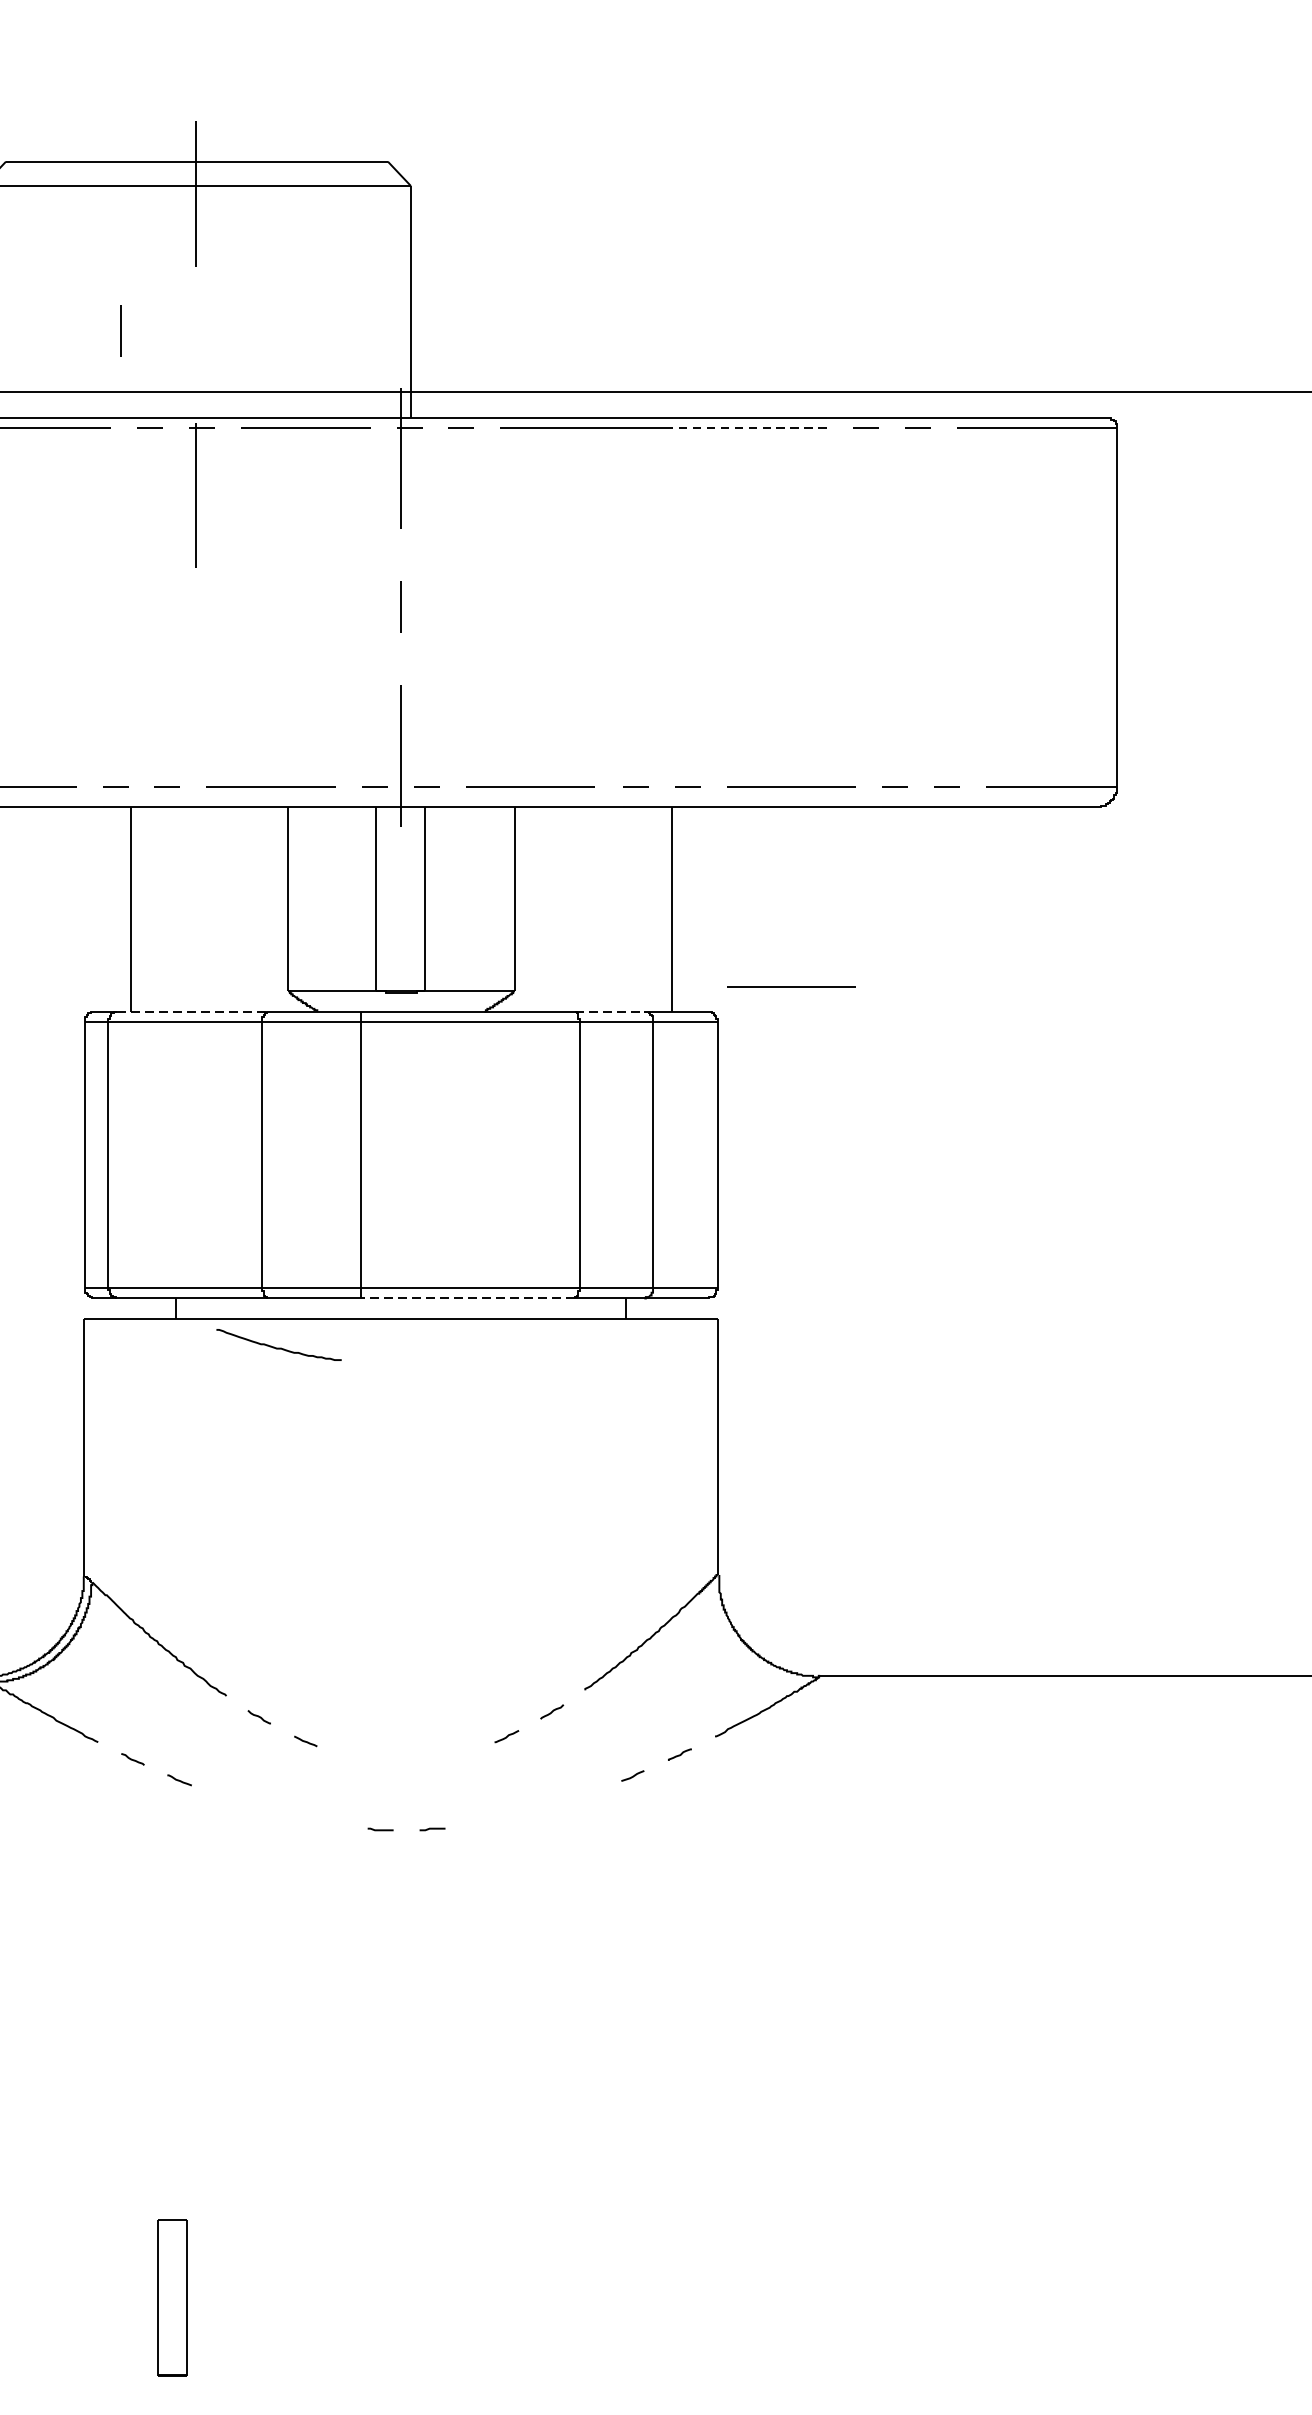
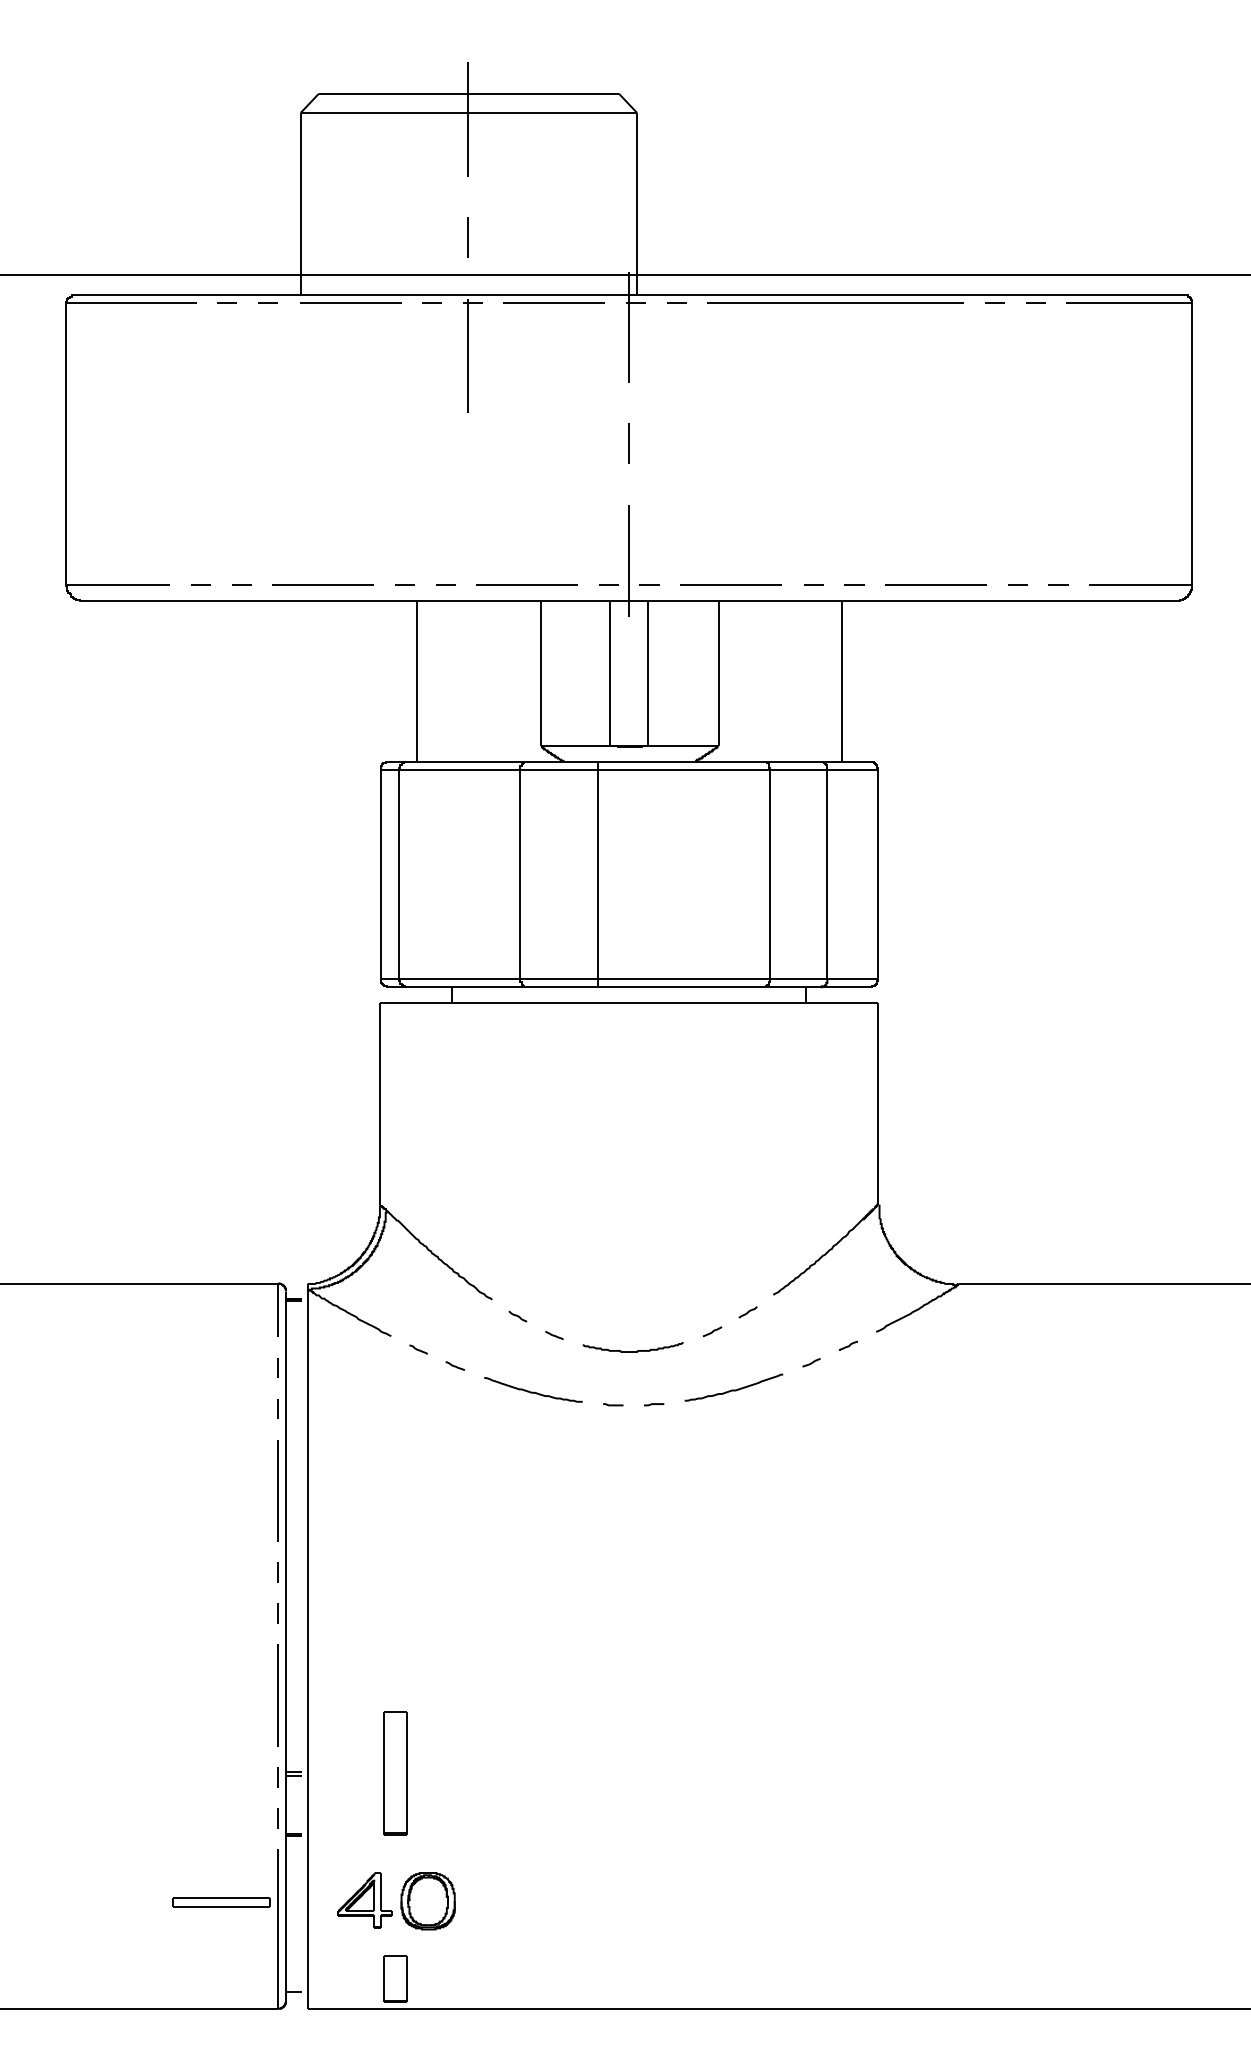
line: (120, 330) -> (467, 237), moved
line: (746, 428) -> (900, 303), dashed -> solid
line: (790, 985) -> (935, 741), removed
line: (192, 1012) -> (465, 762), dashed -> solid
line: (609, 1012) -> (793, 762), dashed -> solid
line: (467, 1298) -> (681, 987), dashed -> solid
curve: (279, 1346) -> (533, 1391), moved
curve: (405, 1761) -> (632, 1351), added
curve: (533, 1810) -> (733, 1389), added
part: (172, 2298) -> (395, 1773), moved

